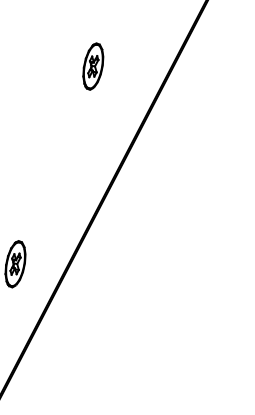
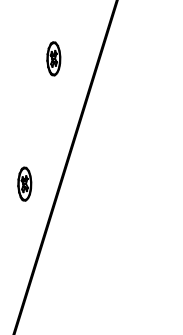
part: (92, 65) -> (53, 58), moved

